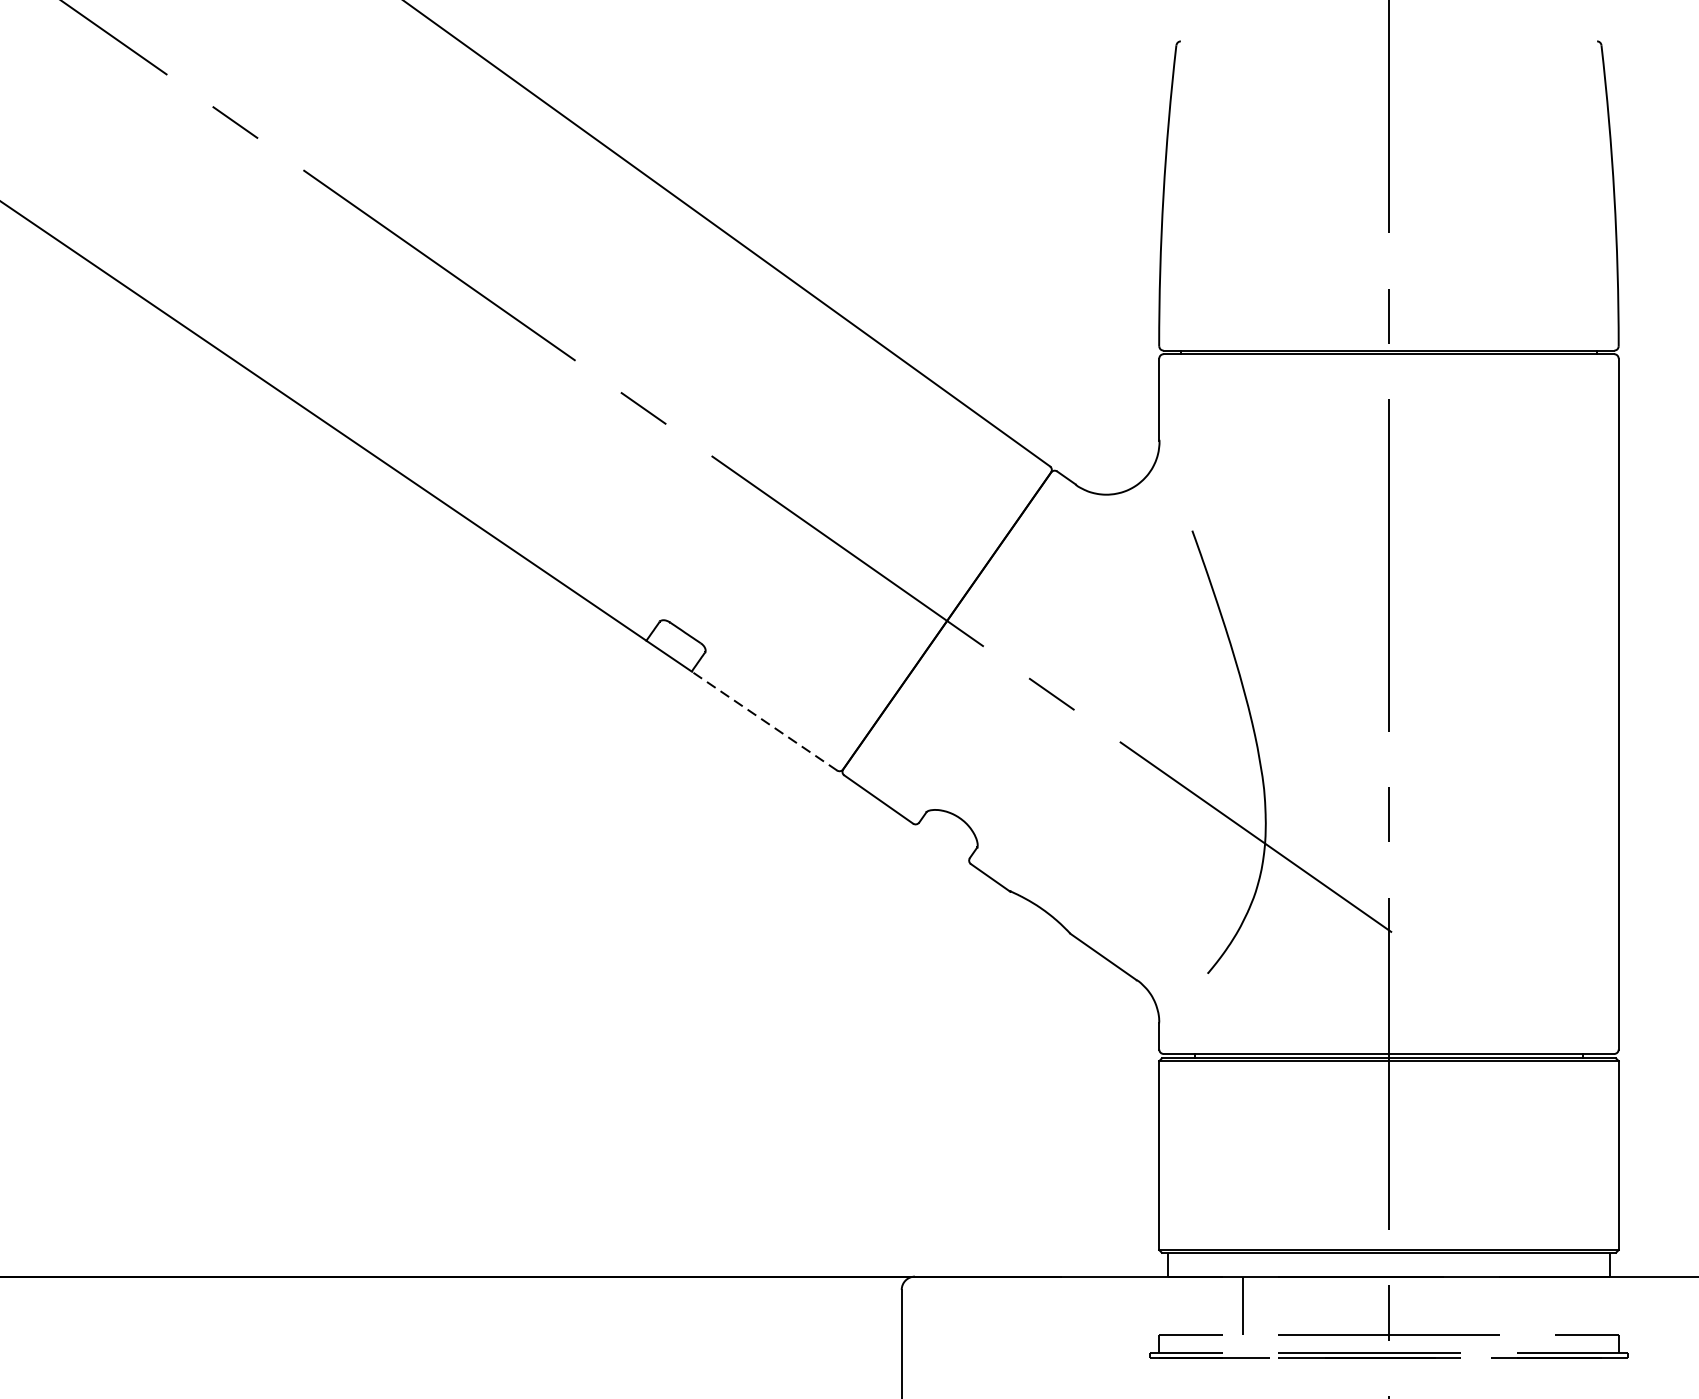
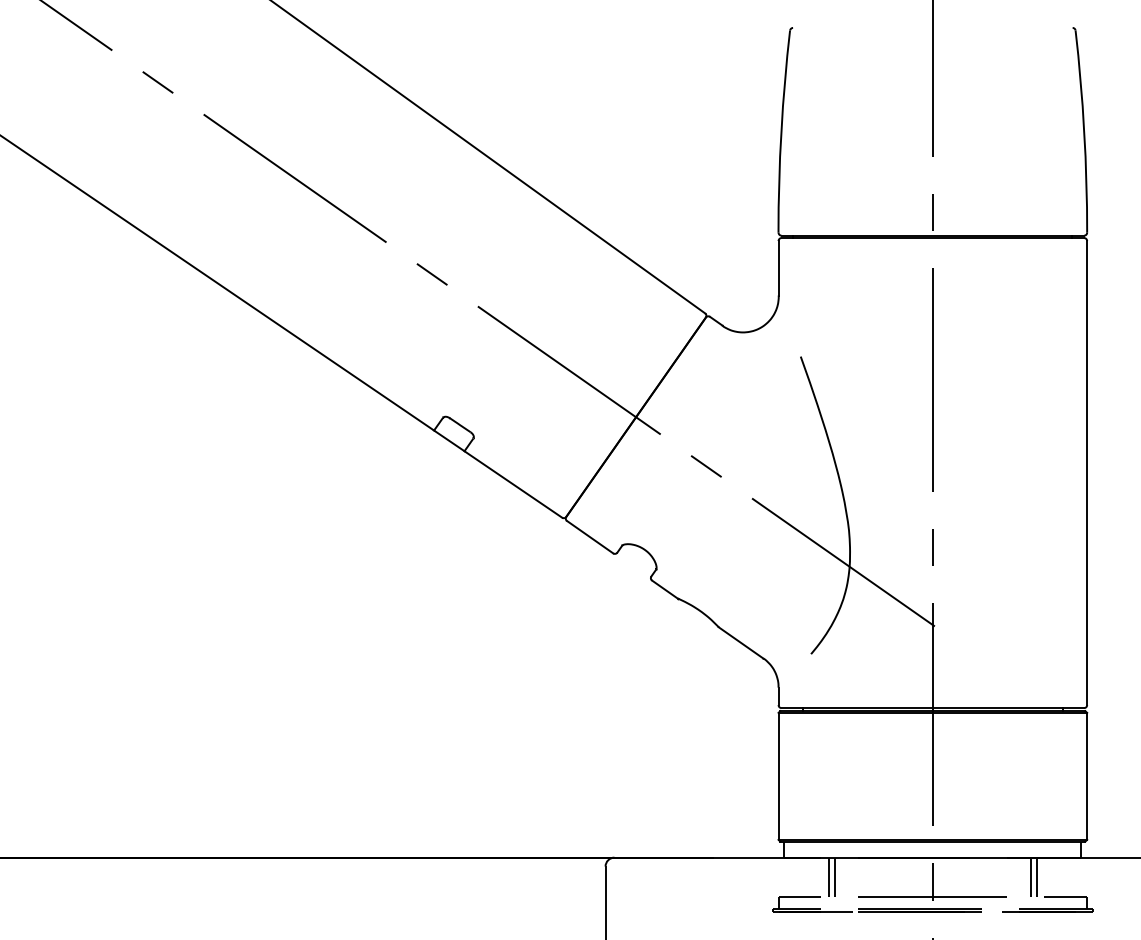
line: (764, 721) -> (513, 484), dashed -> solid
line: (1233, 1306) -> (828, 877), added
line: (1534, 1306) -> (1030, 877), added
line: (1543, 1306) -> (1036, 877), added

